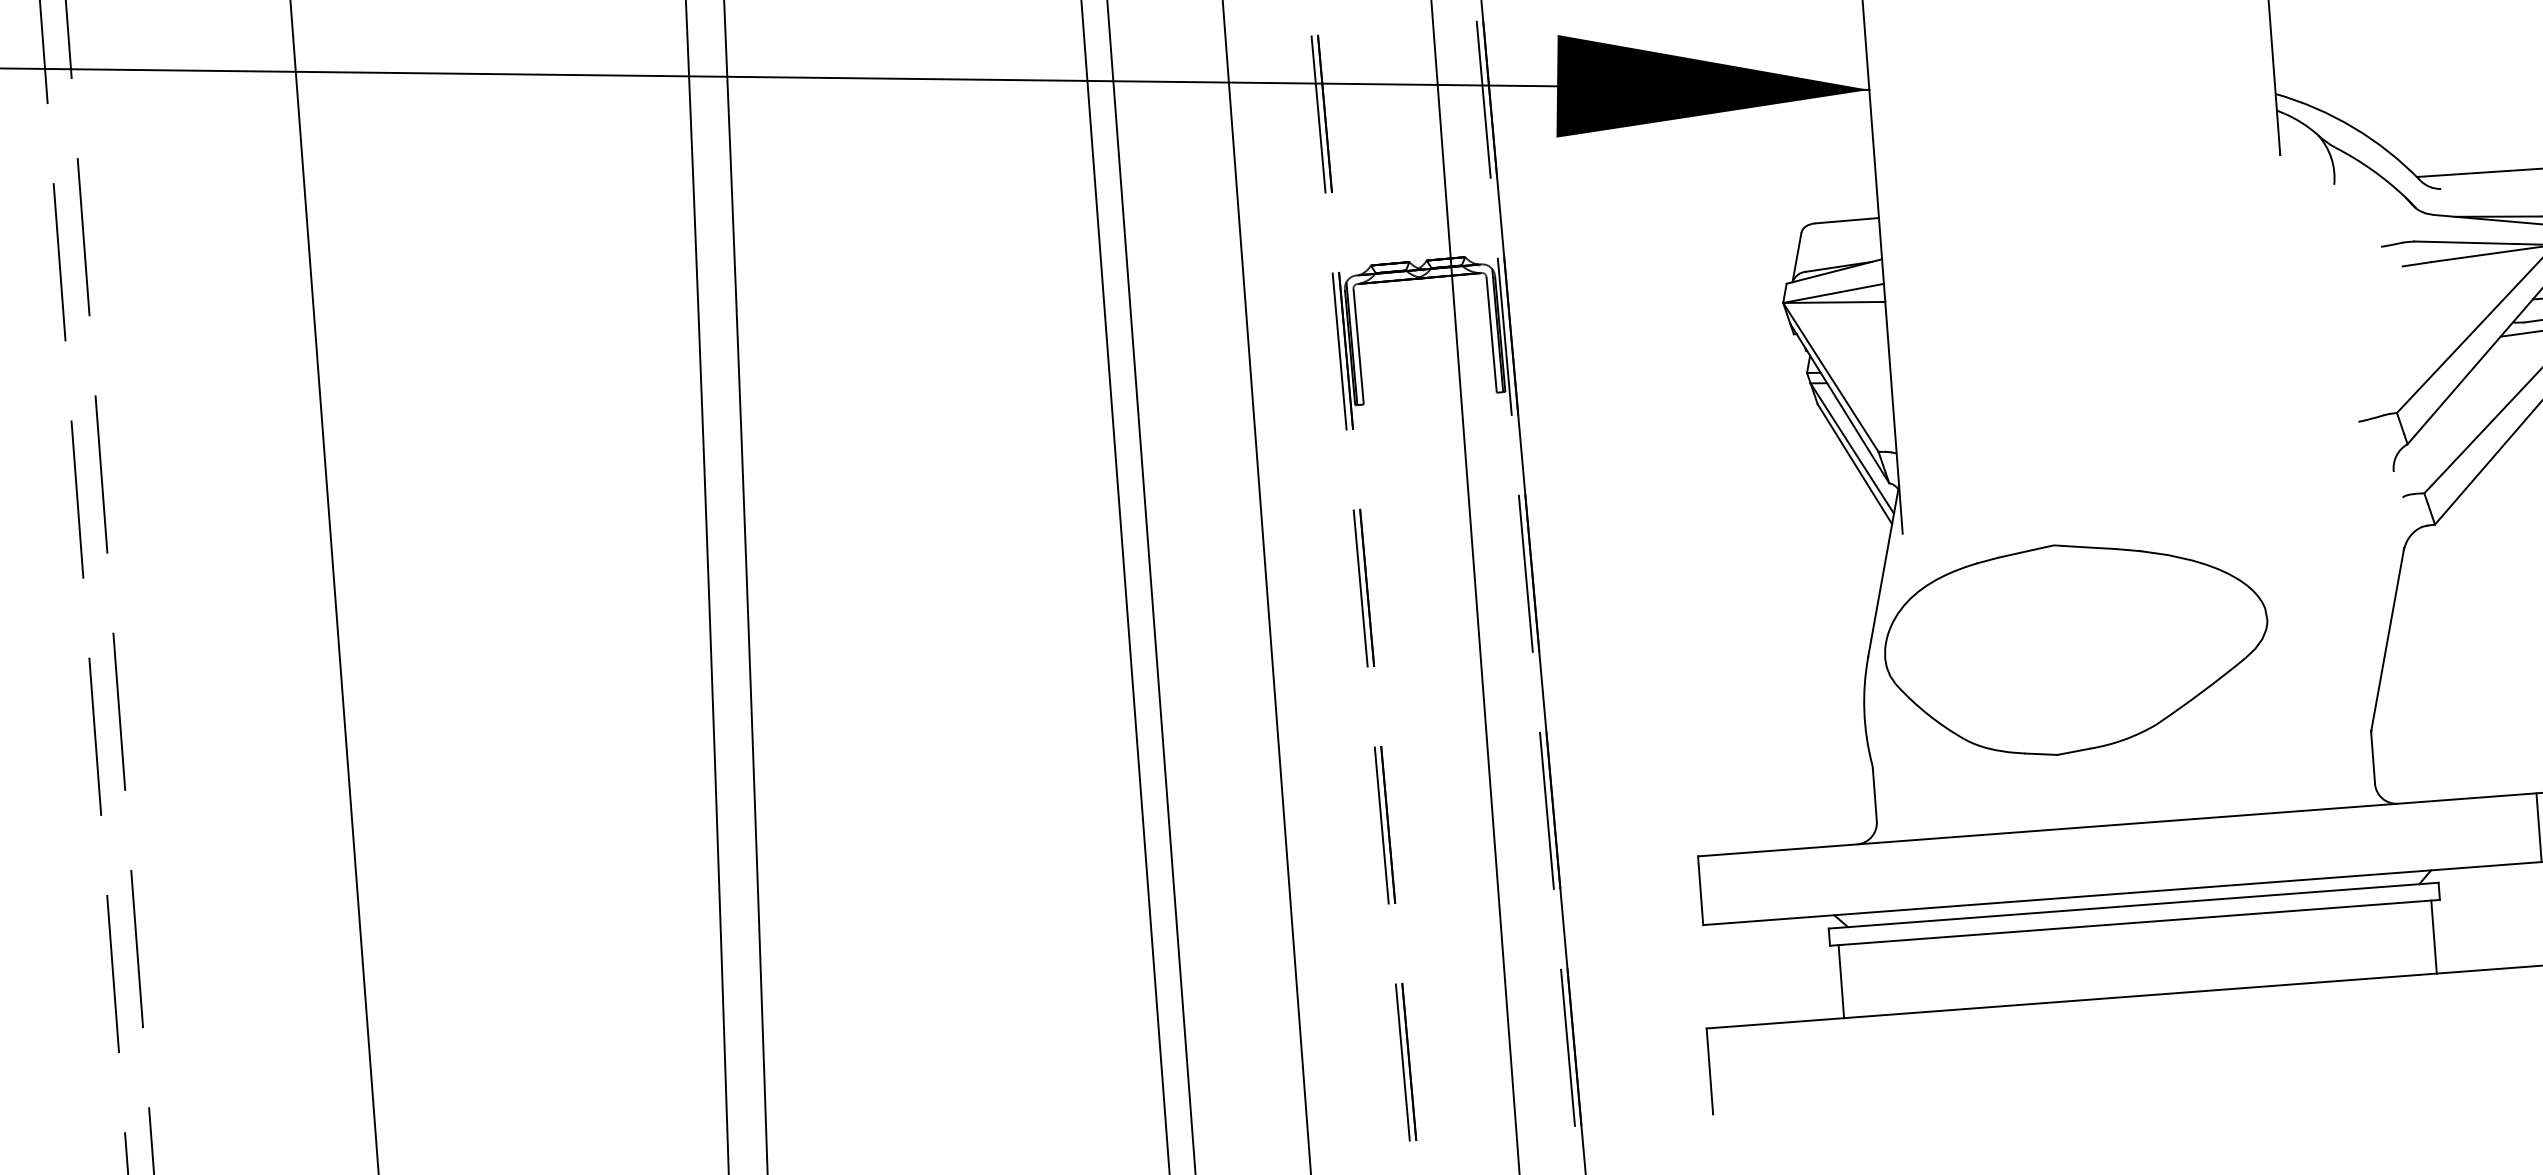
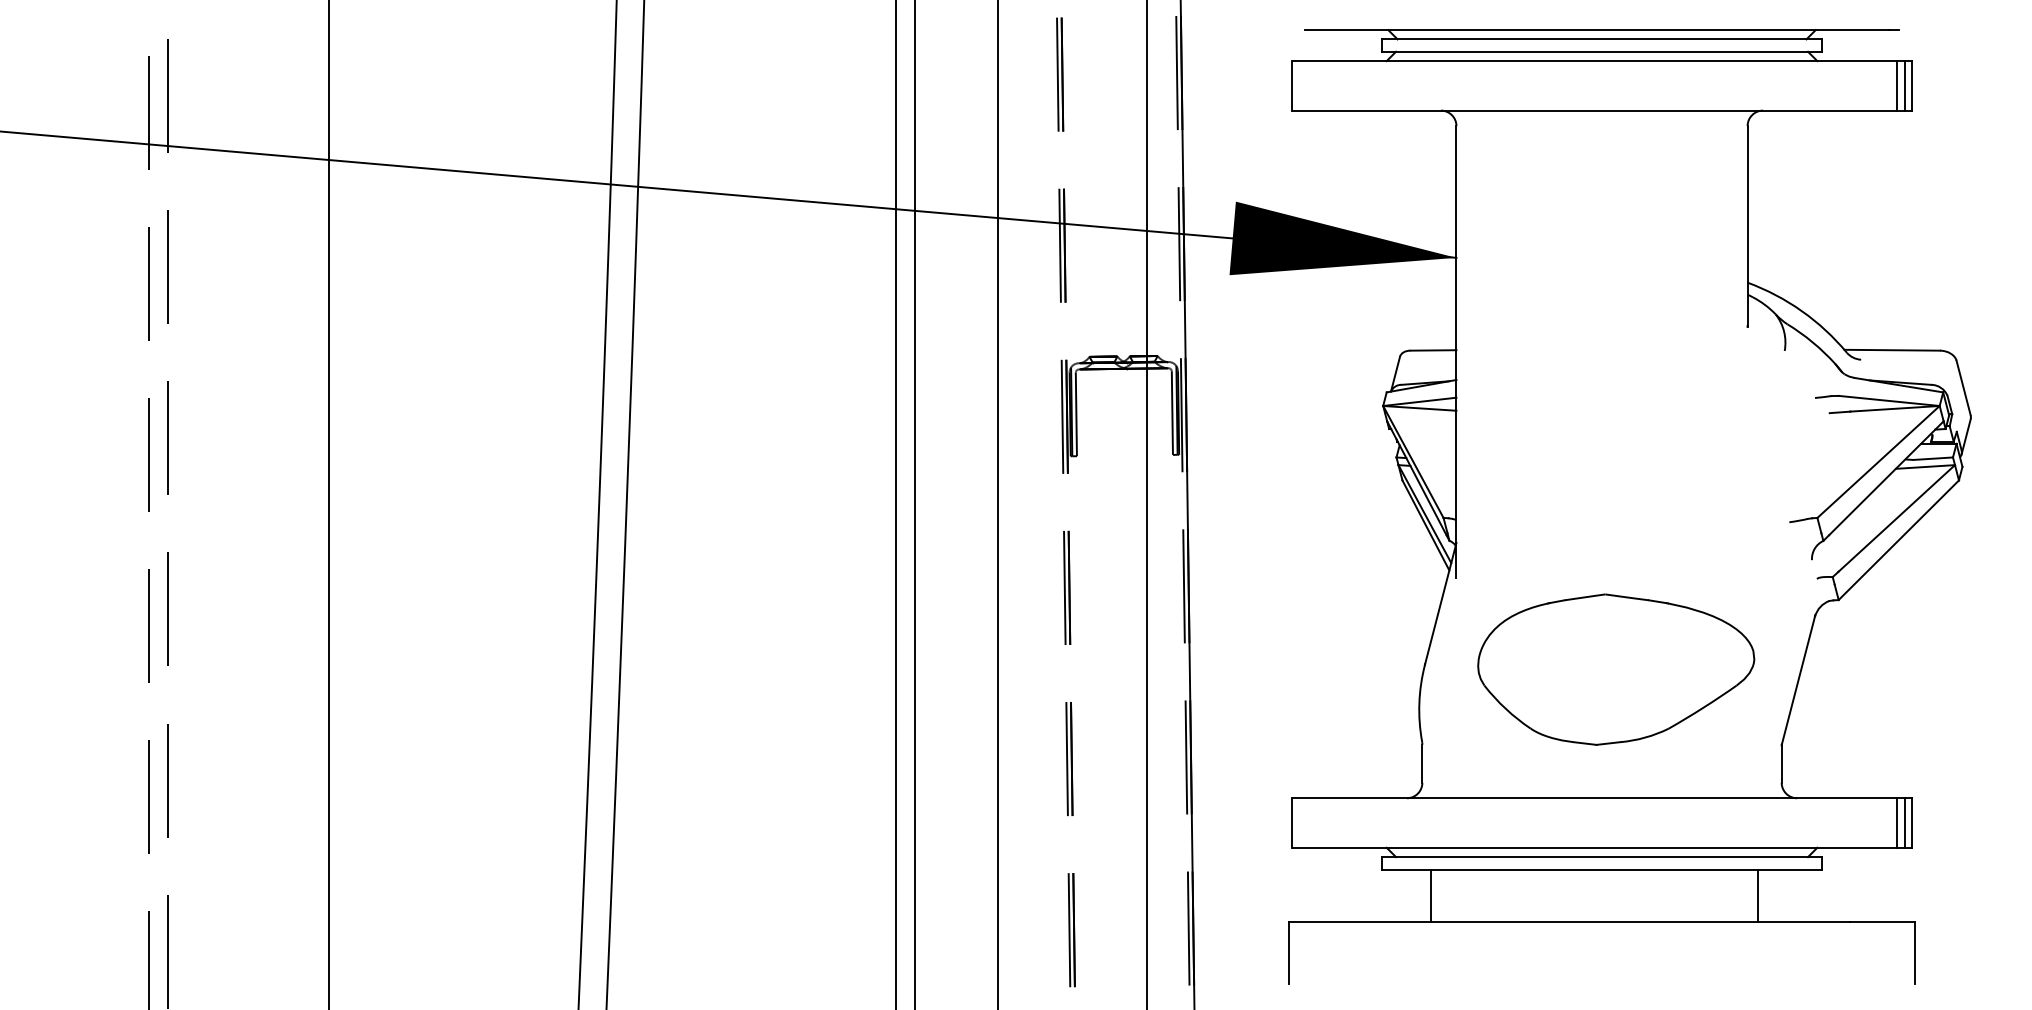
part: (2077, 648) -> (1616, 669), moved
line: (2433, 936) -> (1757, 895), moved
line: (1841, 981) -> (1431, 895), moved

